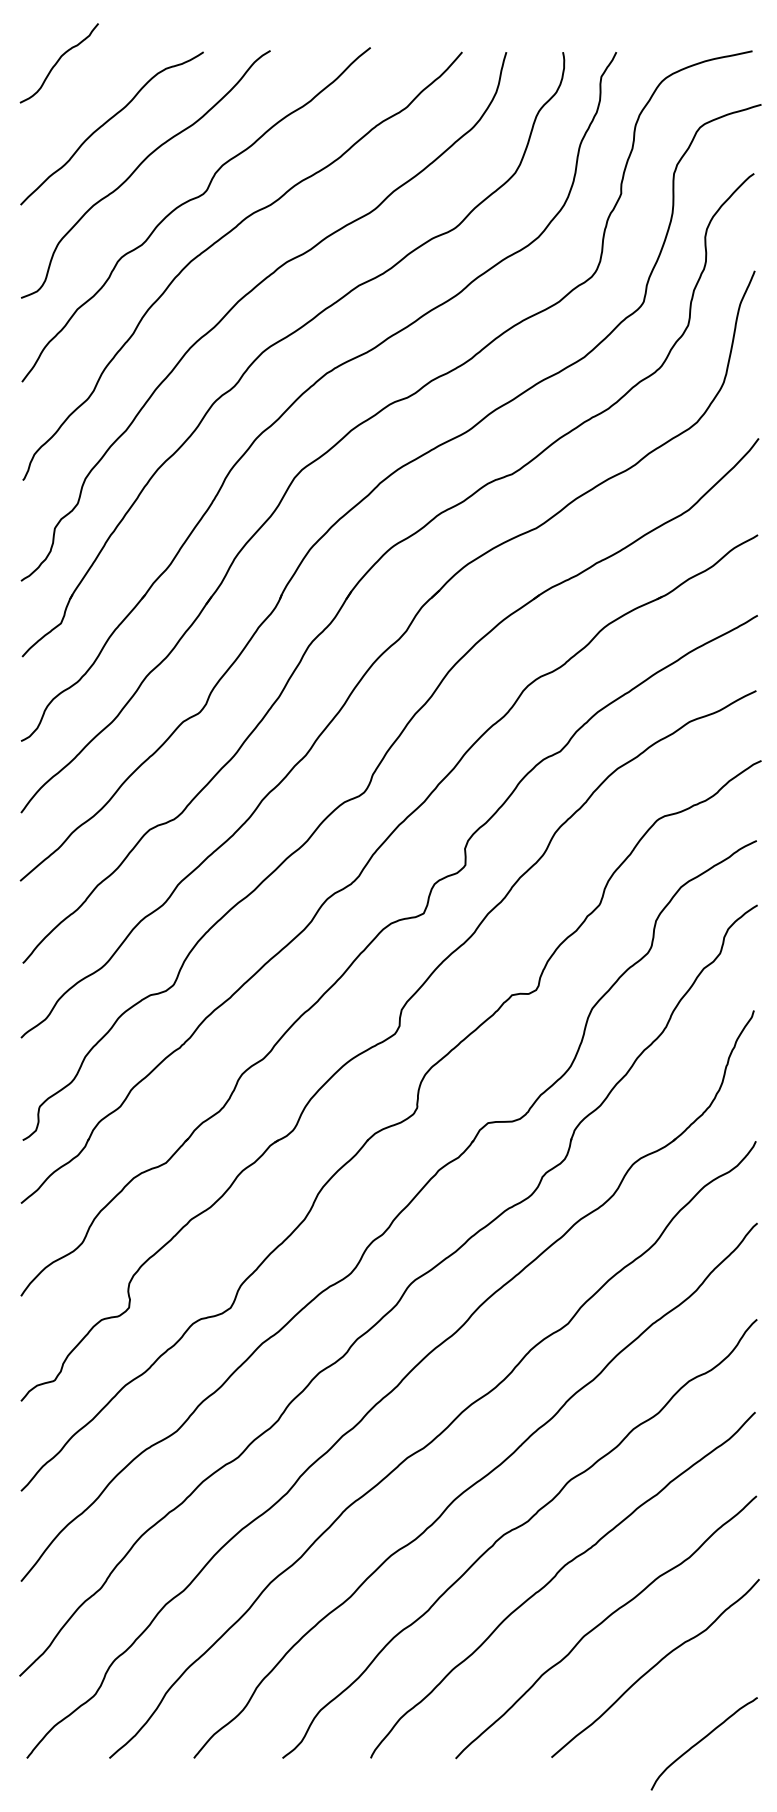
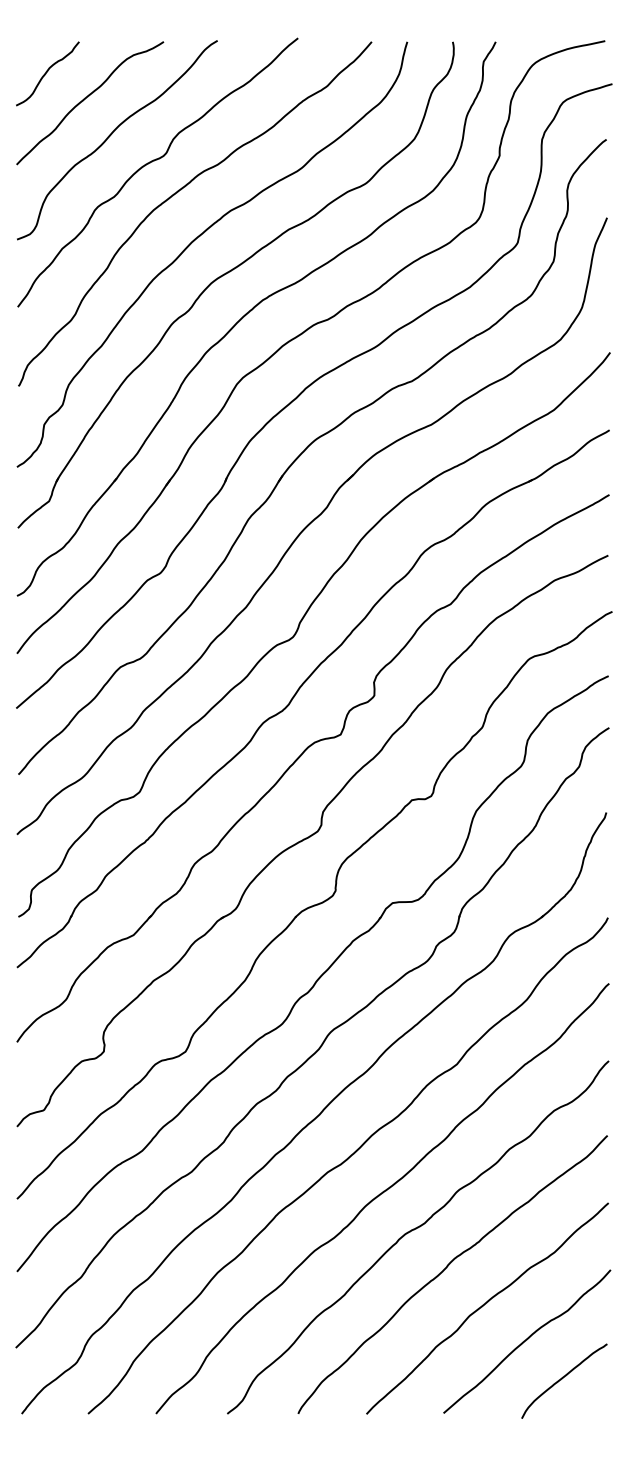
curve: (58, 61) -> (47, 72), moved
curve: (703, 1740) -> (563, 1378), moved

